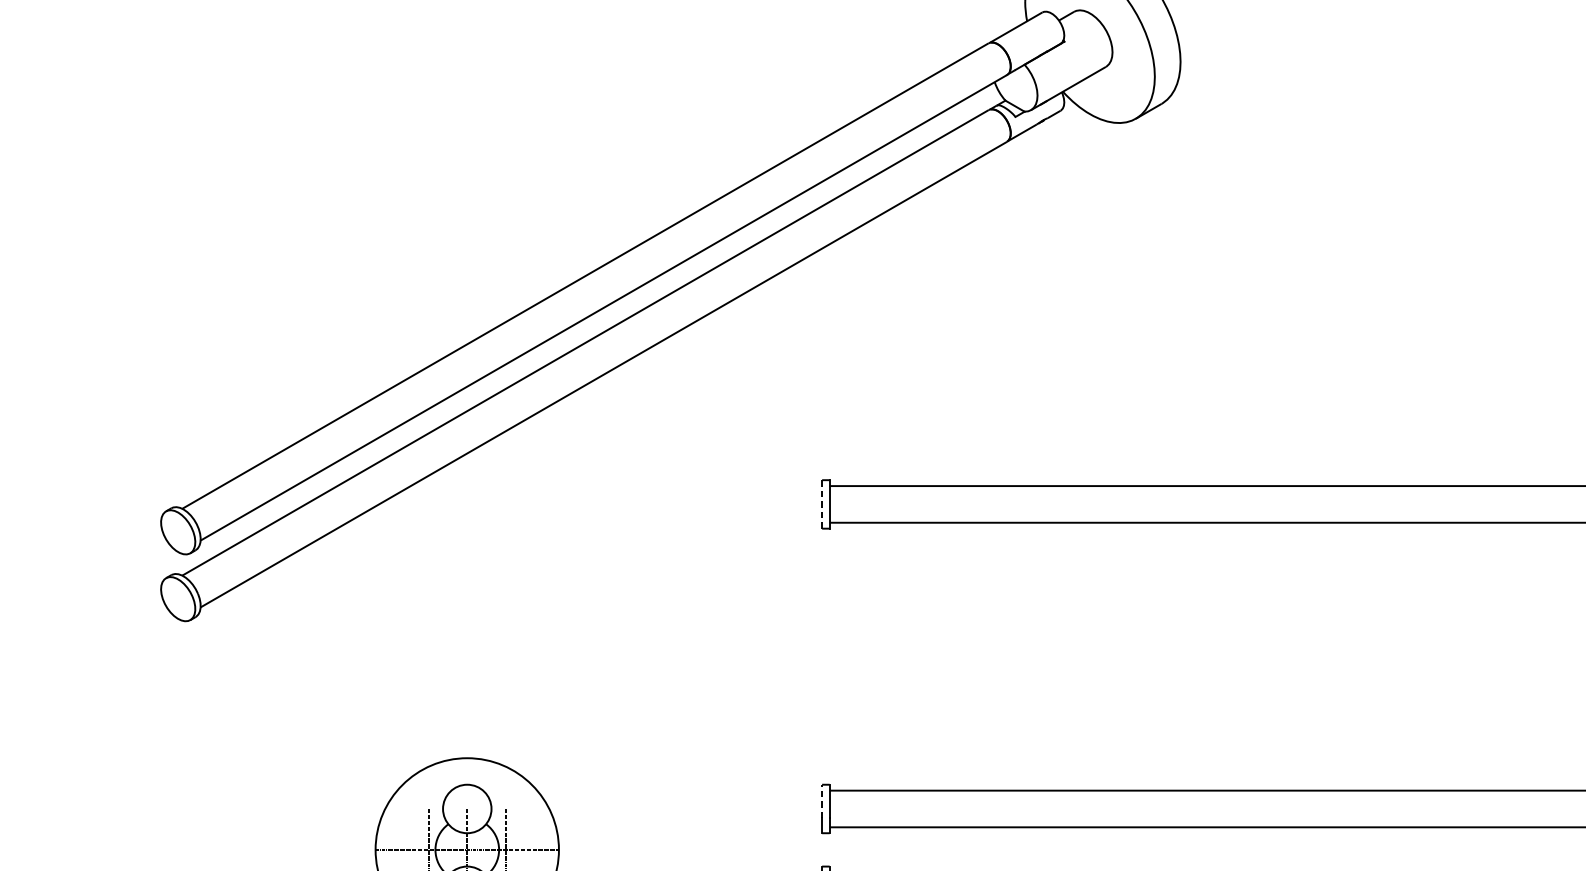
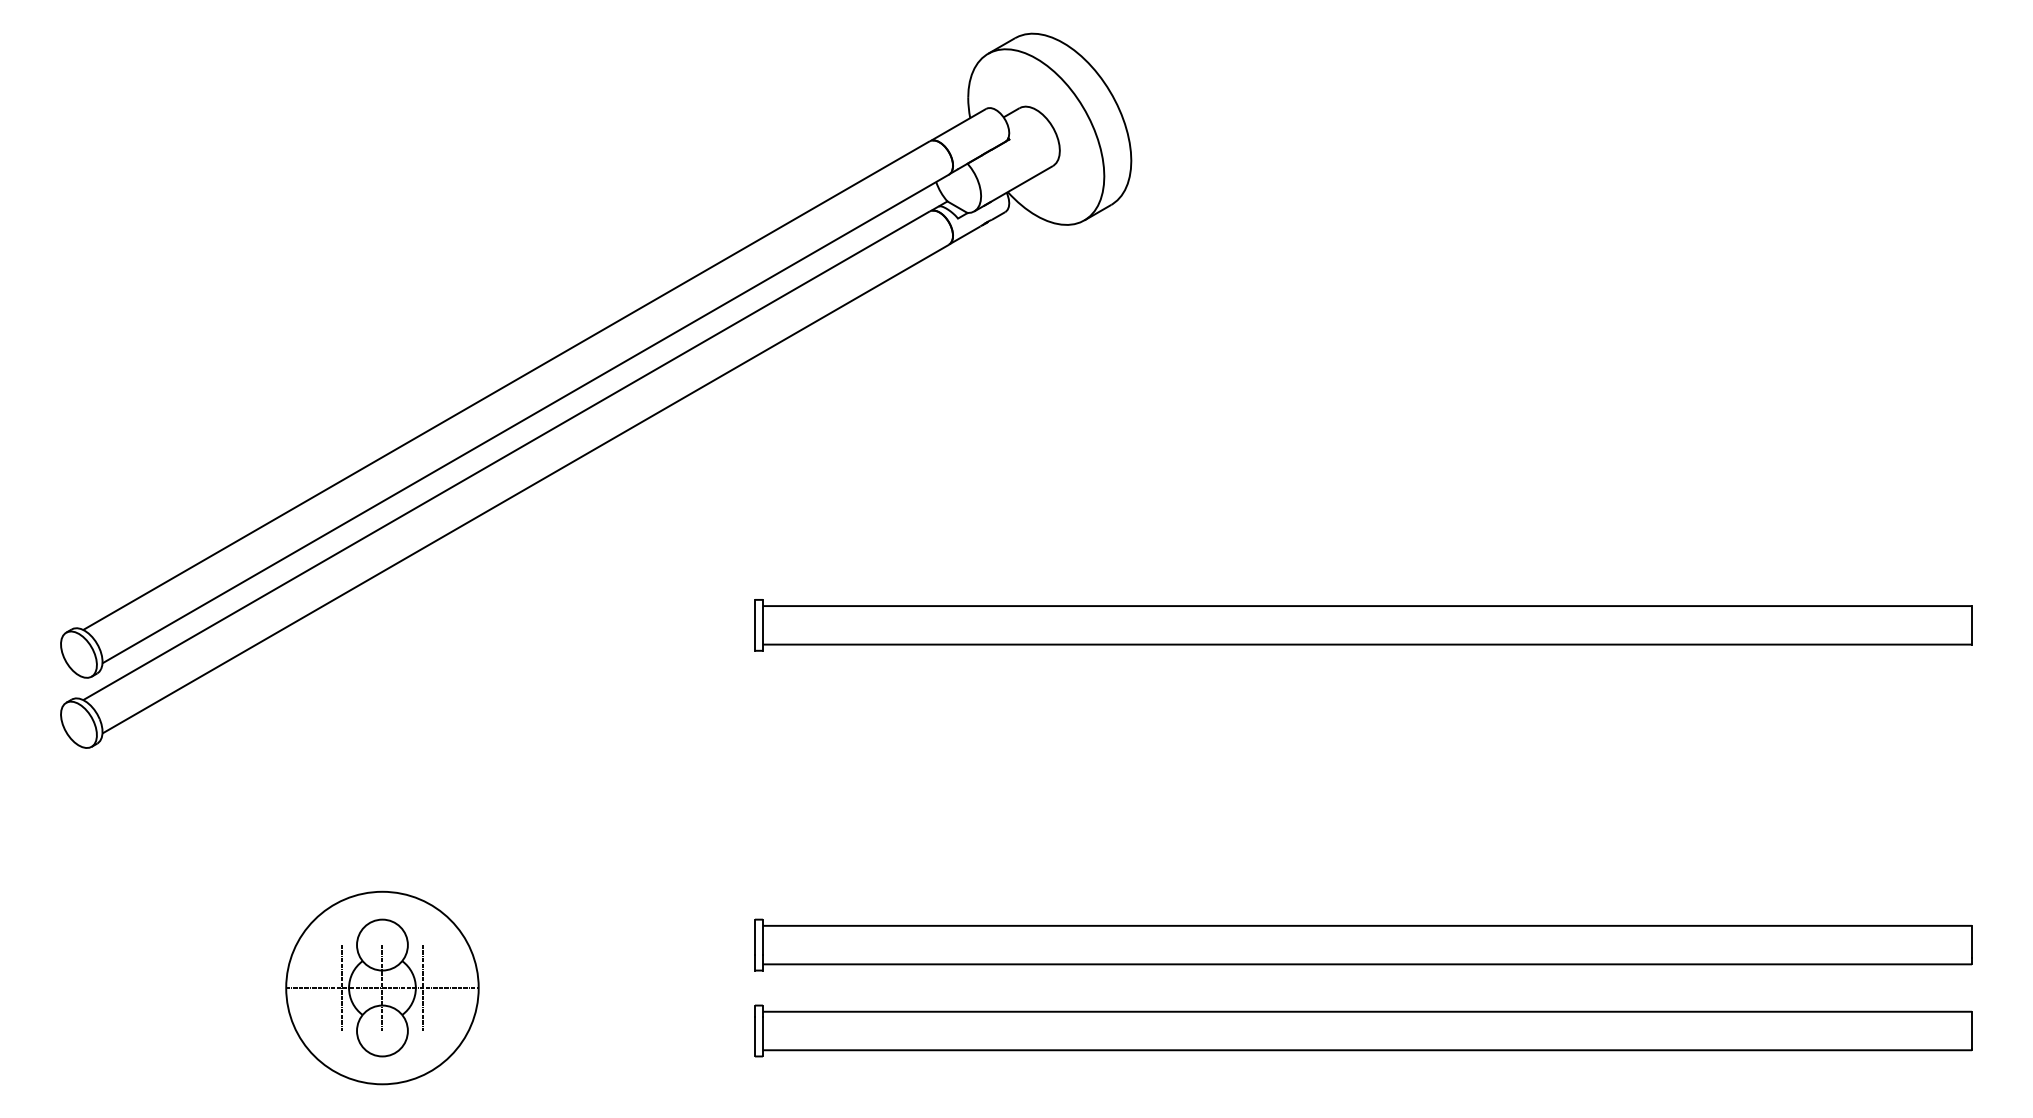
line: (821, 503) -> (754, 624), dashed -> solid
line: (821, 801) -> (754, 937), dashed -> solid

